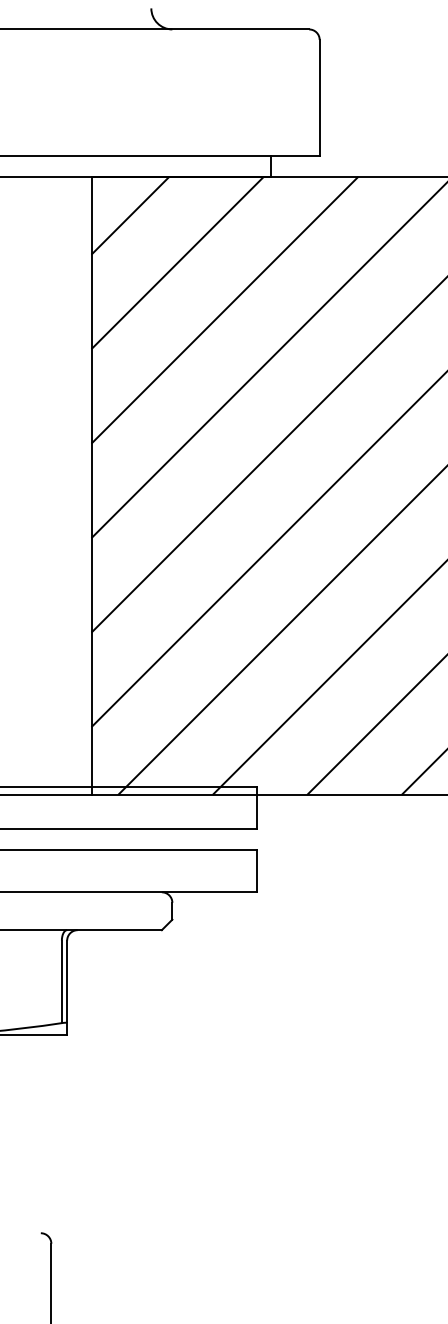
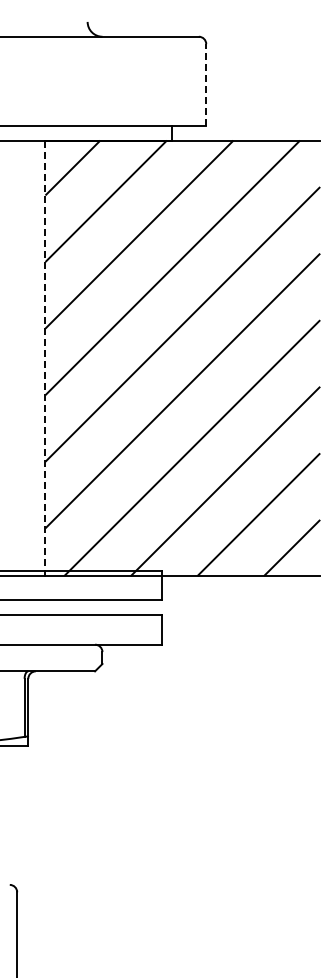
line: (320, 97) -> (206, 84), solid -> dashed
line: (91, 486) -> (45, 358), solid -> dashed

